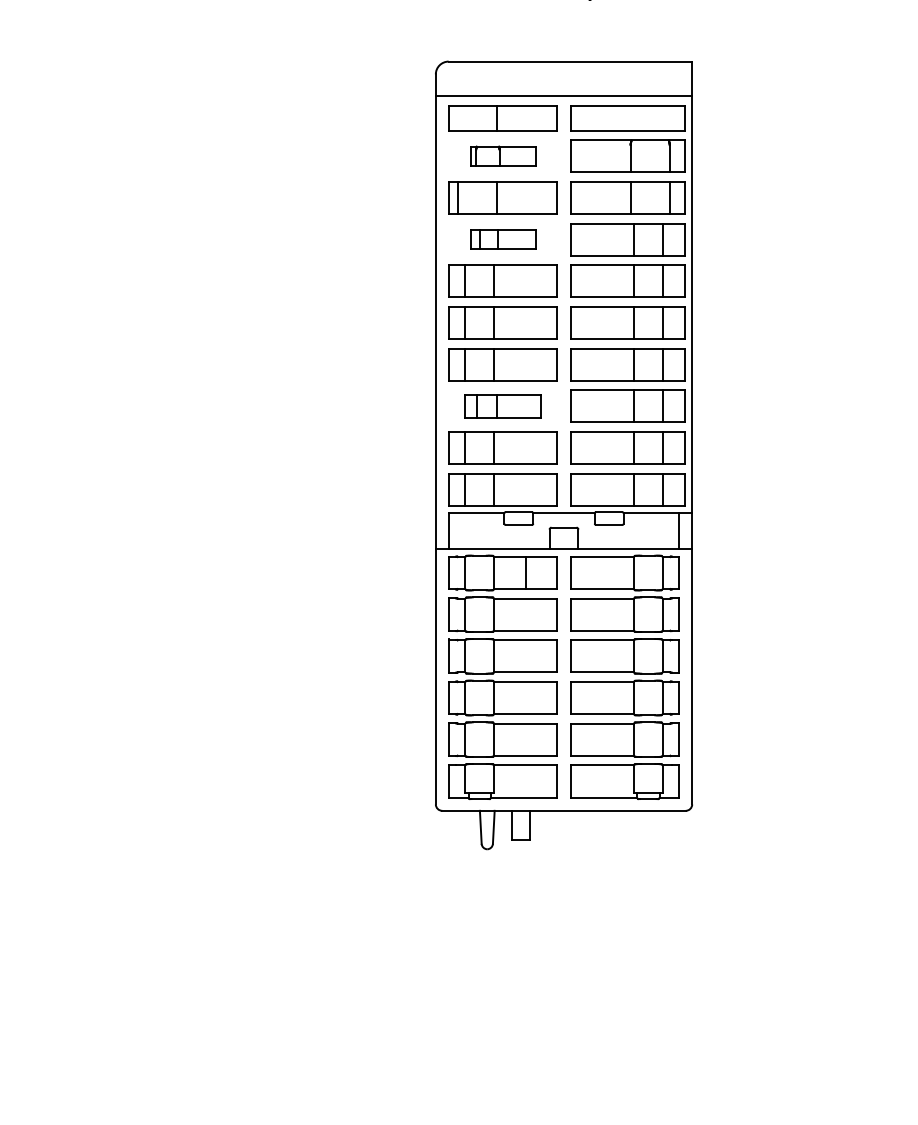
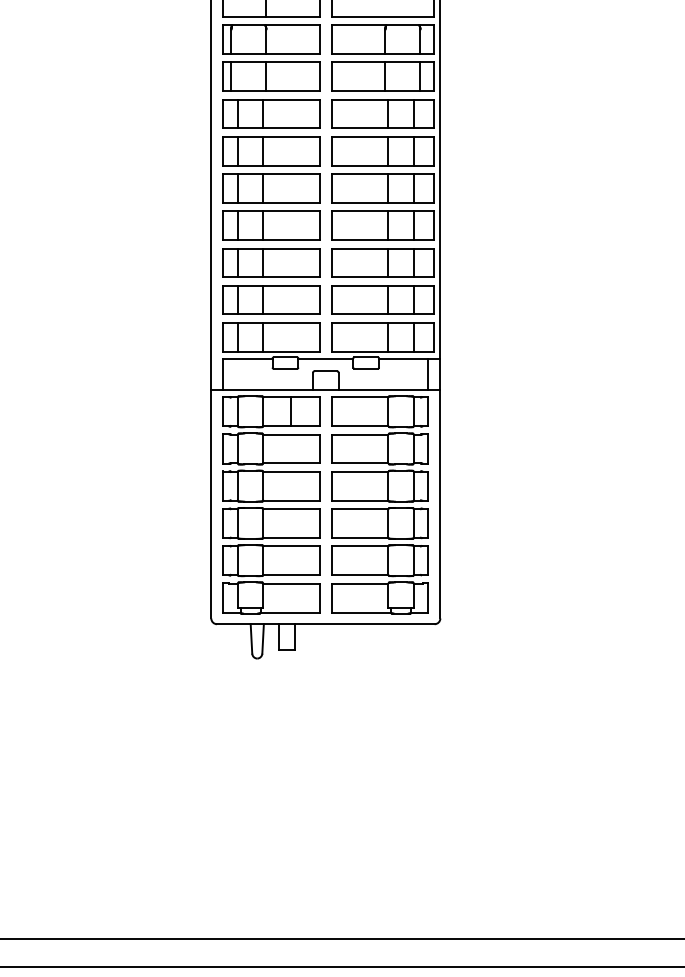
part: (502, 155) -> (270, 38), size x1.67
part: (502, 239) -> (270, 113), size x1.67
part: (502, 405) -> (270, 262), size x1.43

